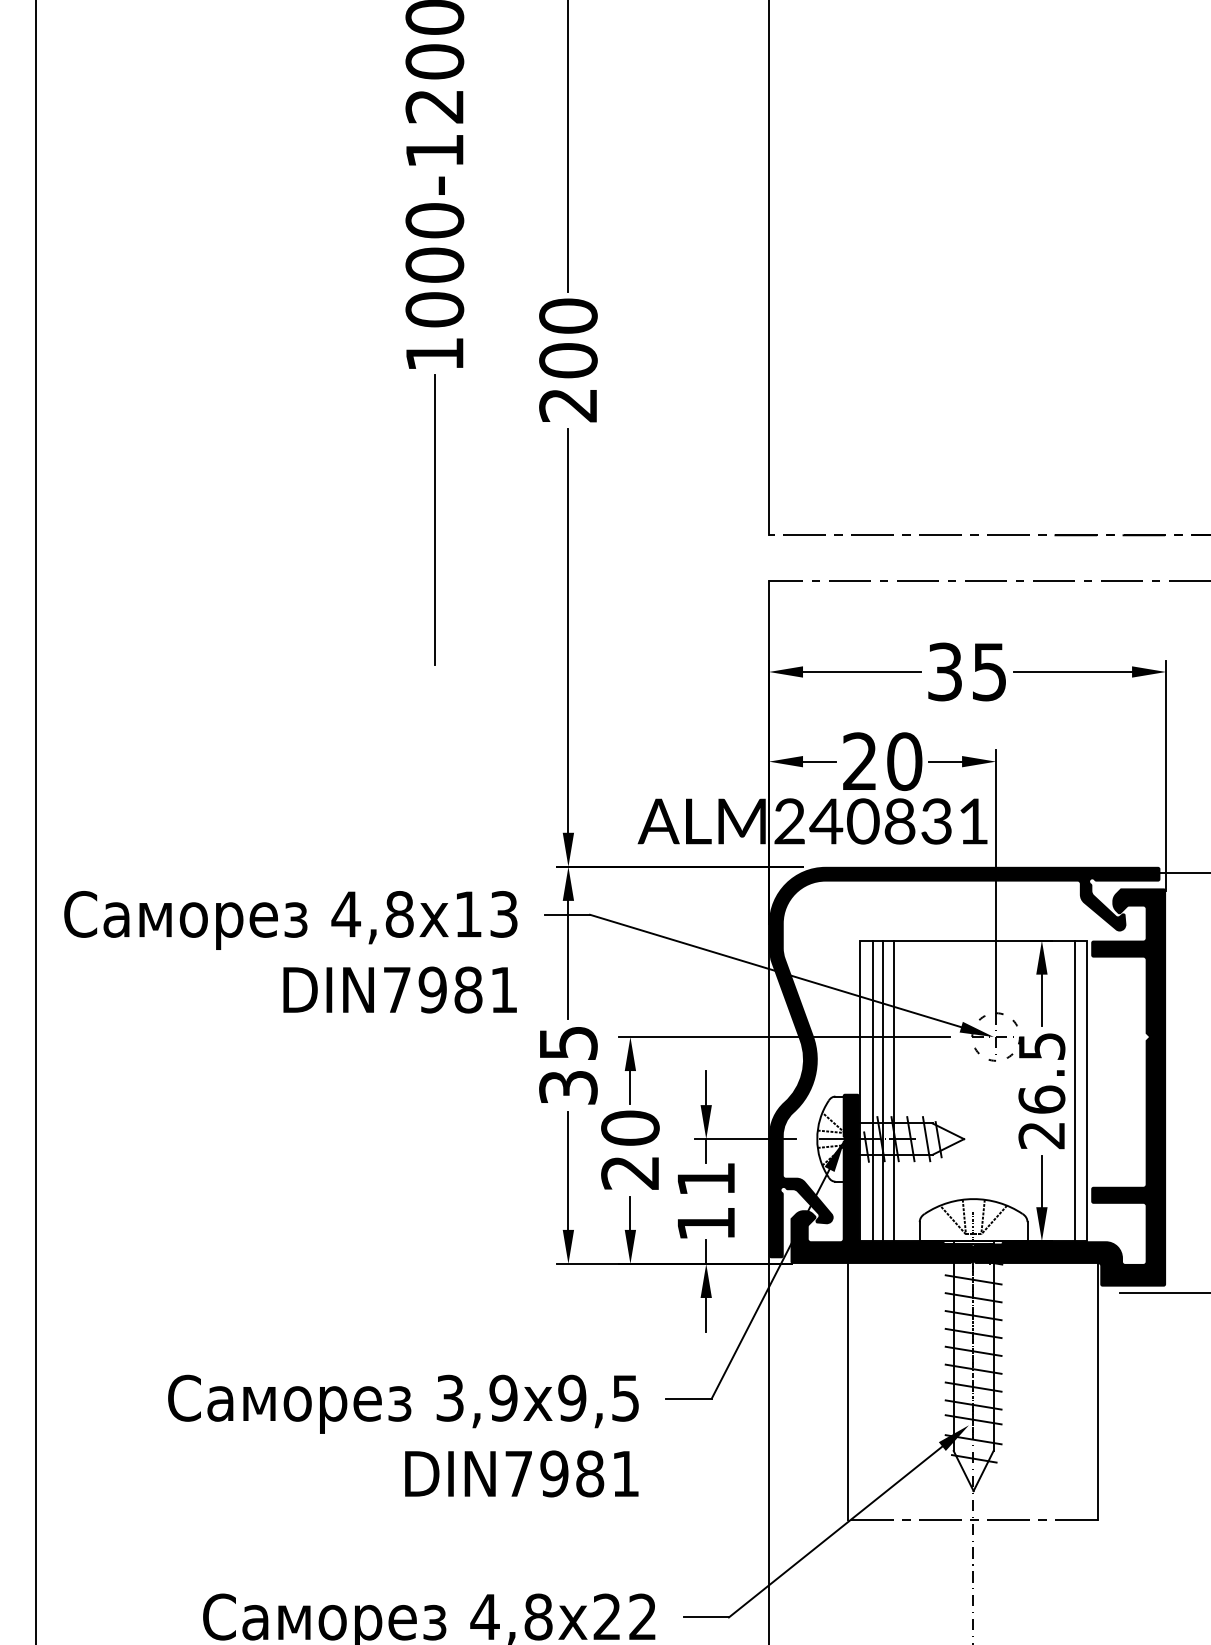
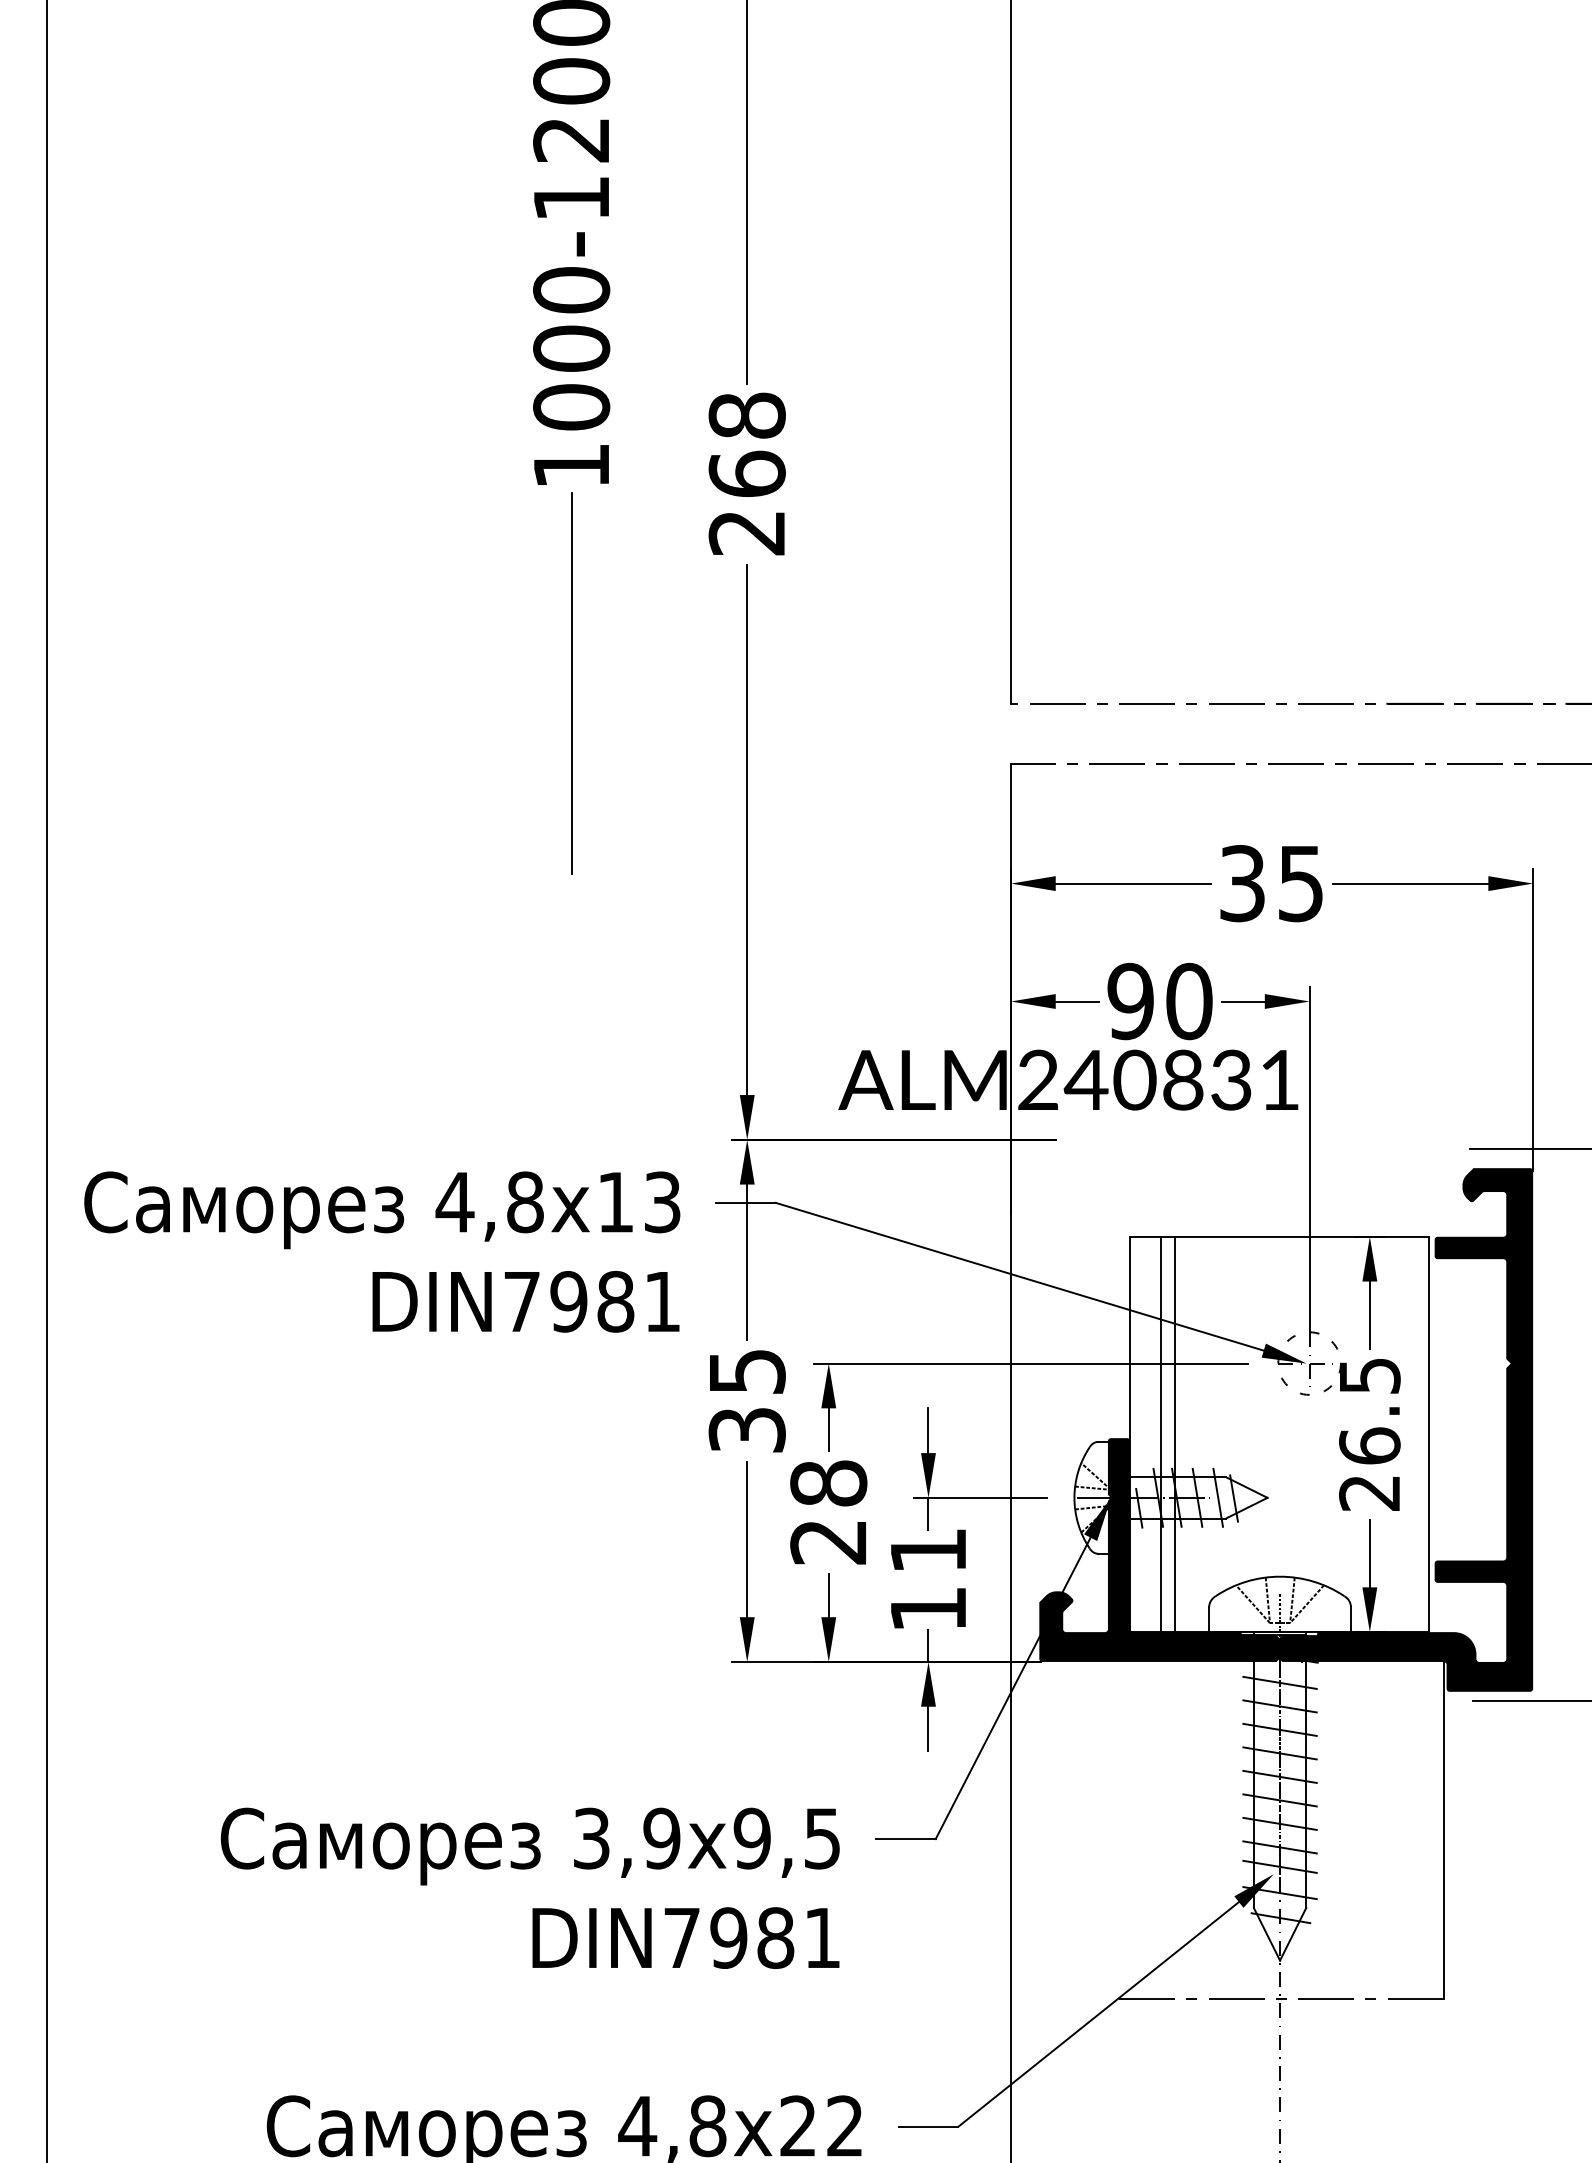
text: (568, 338) -> (747, 445), 200 -> 268
text: (859, 761) -> (1129, 1001), 20 -> 90
fill: (964, 1062) -> (1268, 1397), removed
line: (872, 1090) -> (1147, 1433), removed
line: (1075, 1090) -> (1414, 1433), removed
text: (630, 1127) -> (828, 1482), 20 -> 28
line: (848, 1391) -> (1115, 1829), removed

